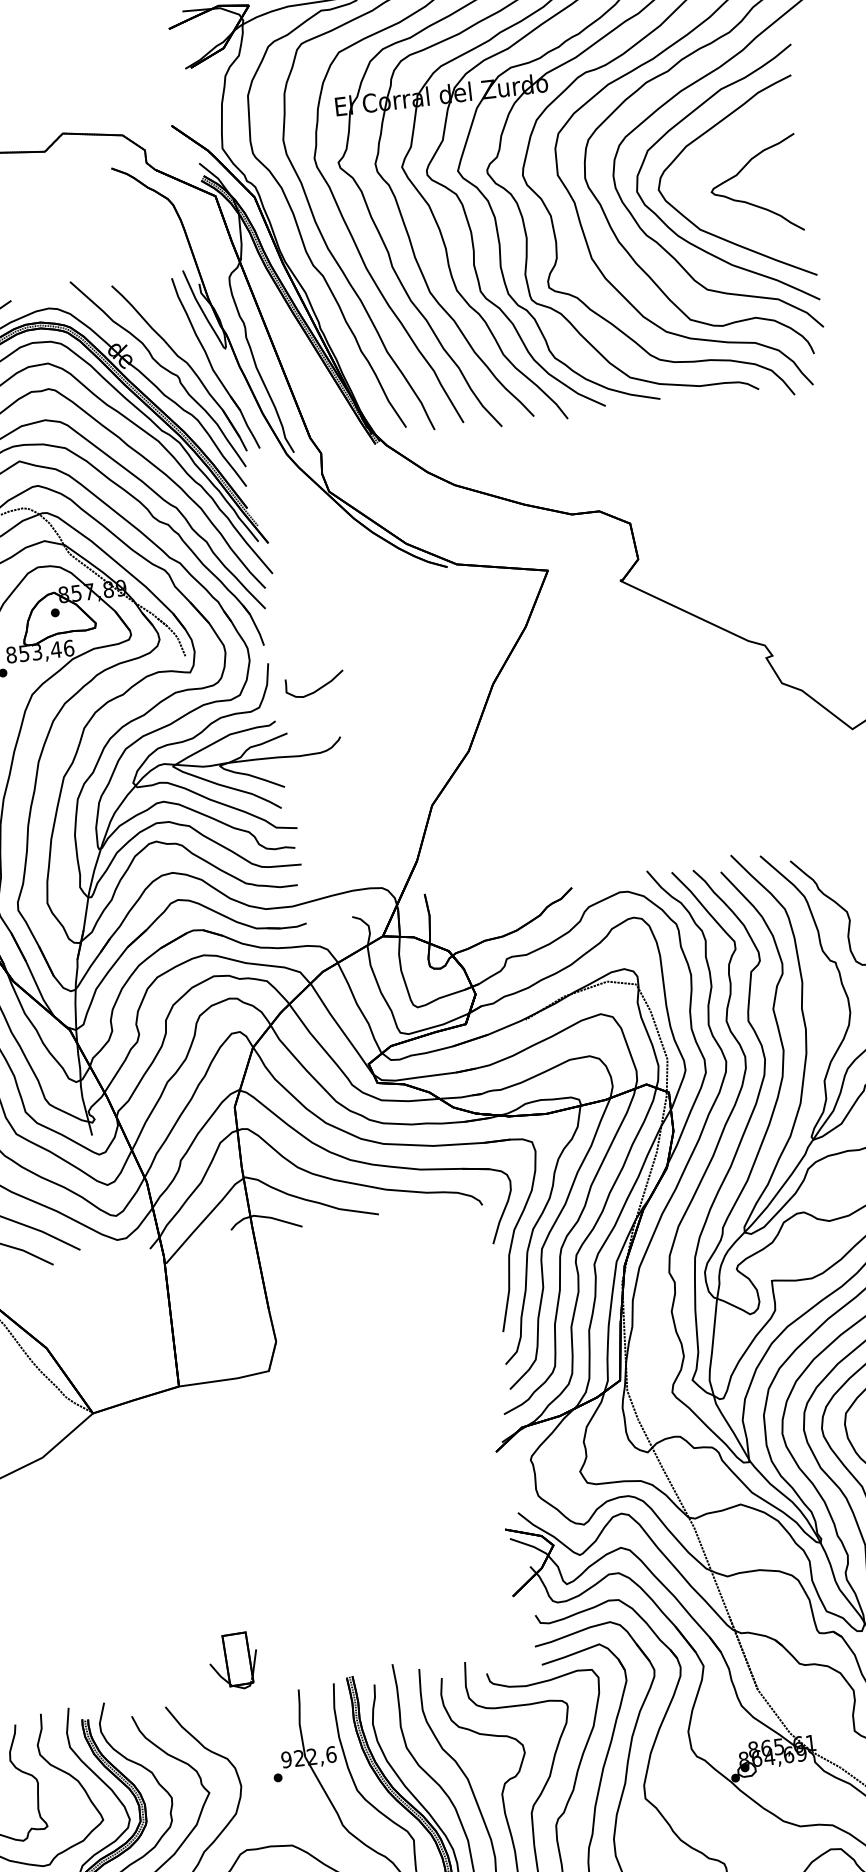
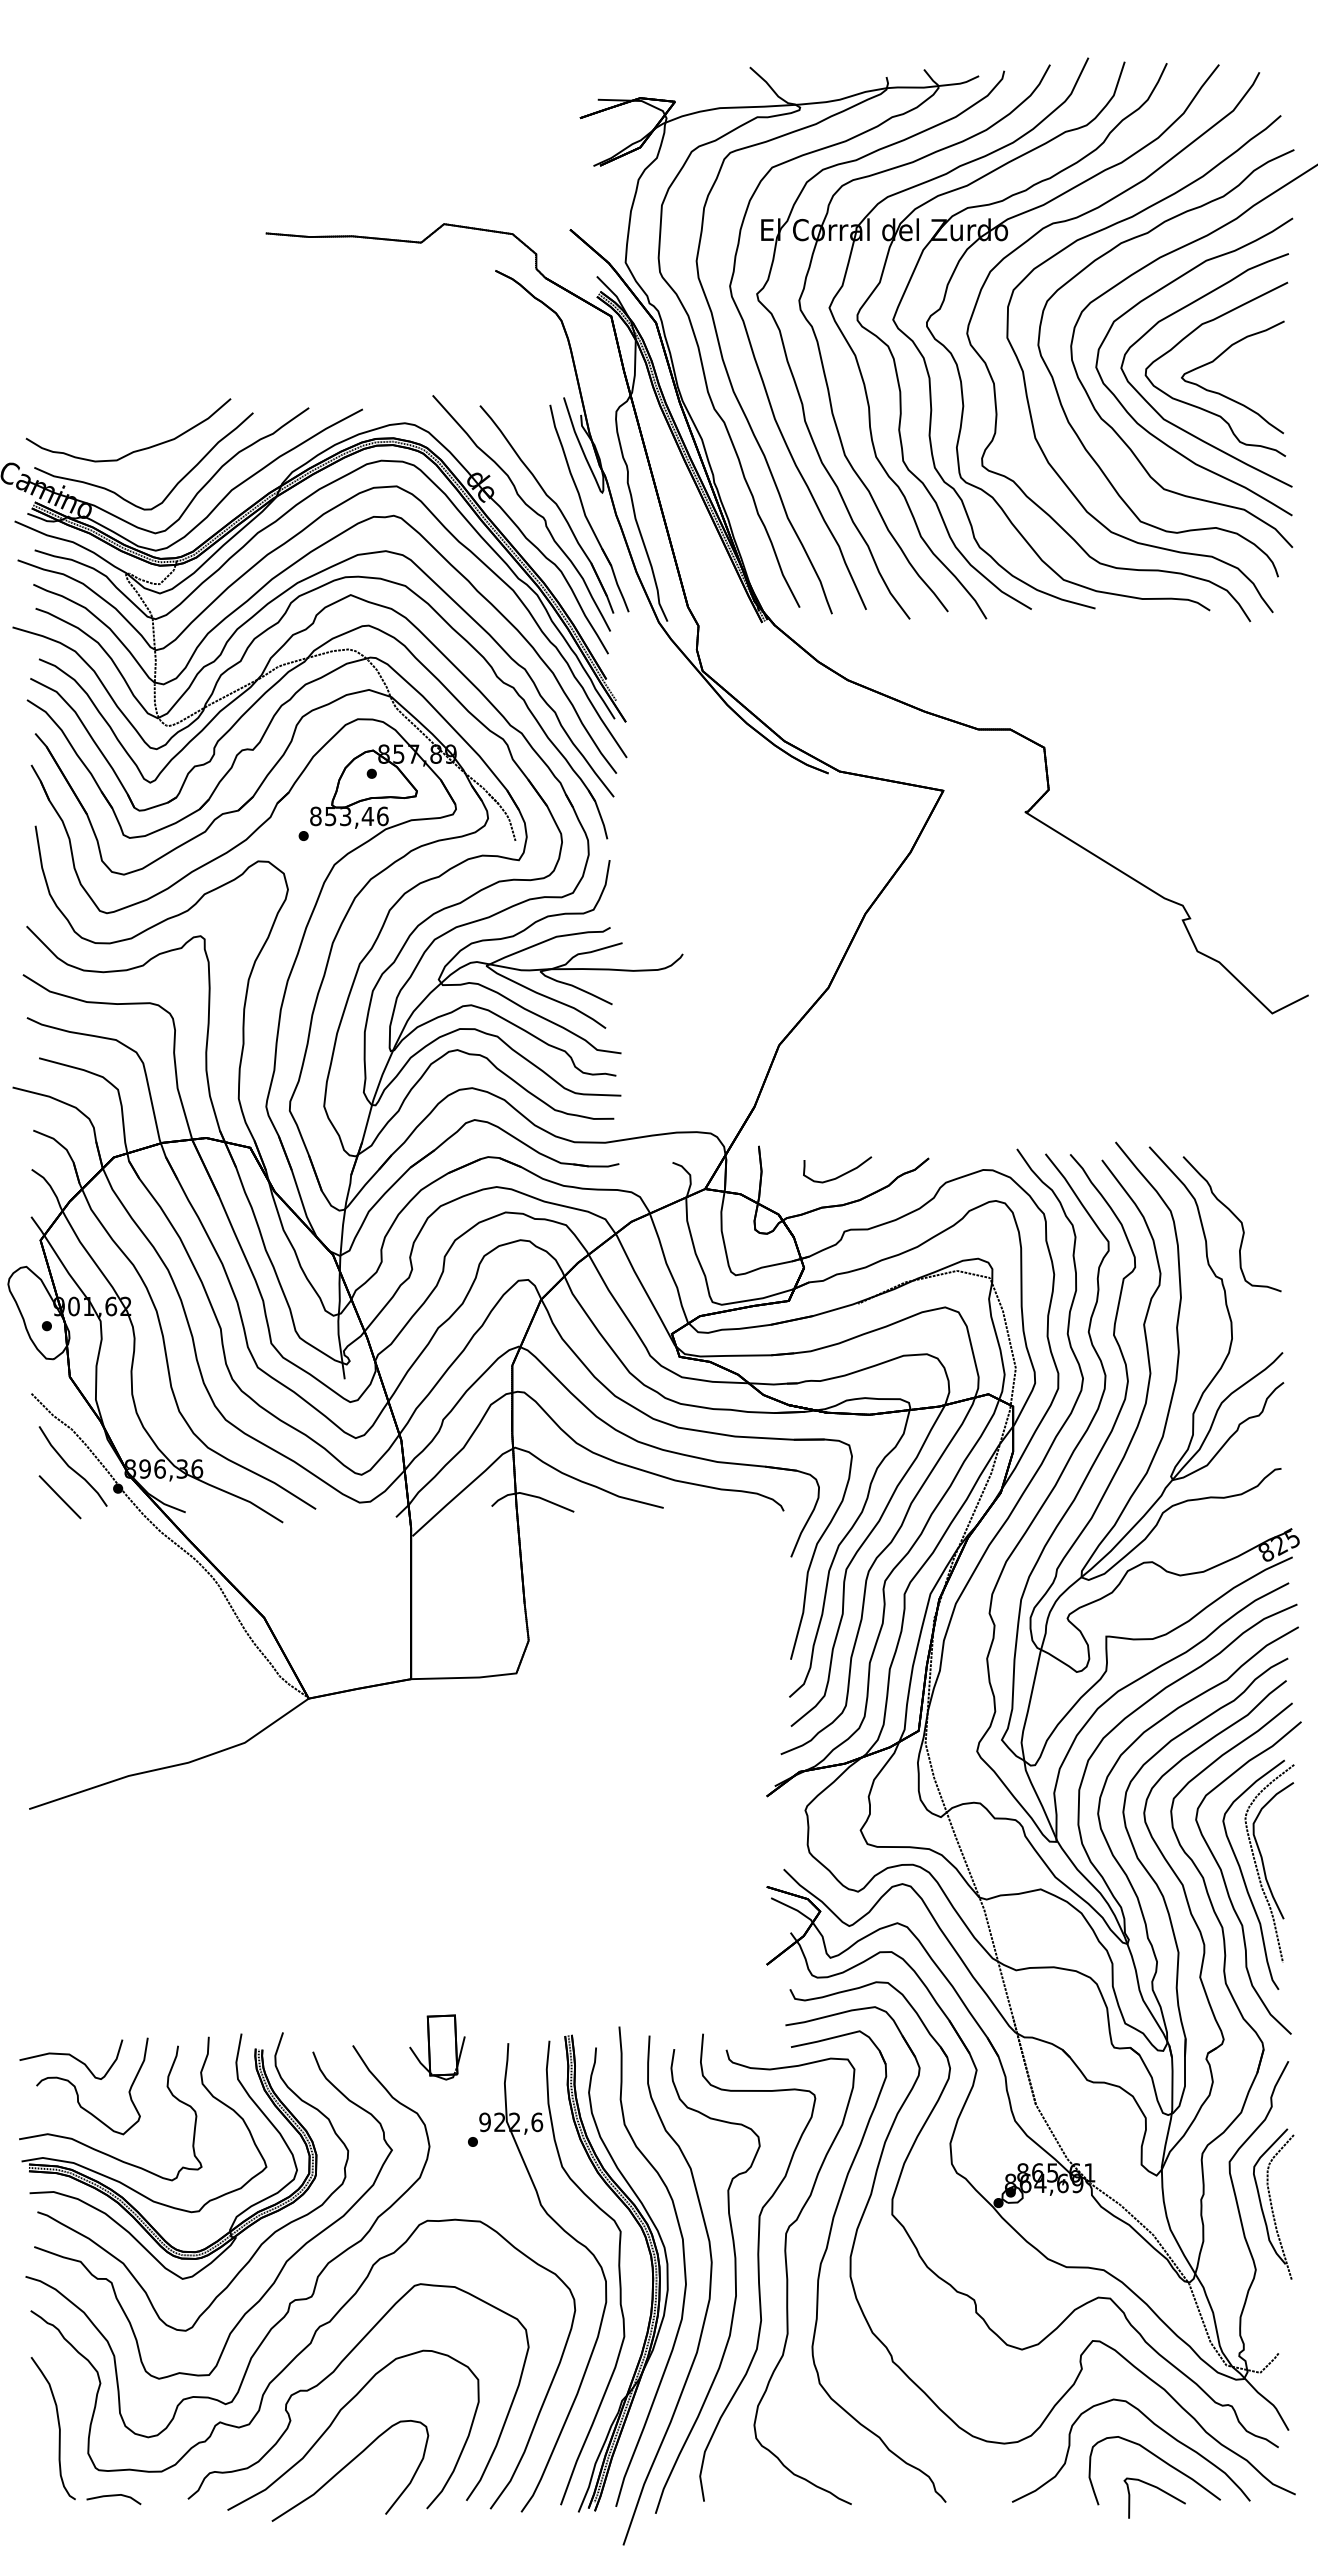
part: (731, 215) -> (1201, 407), added
curve: (317, 689) -> (839, 1175), moved
part: (233, 1661) -> (437, 2047), moved

